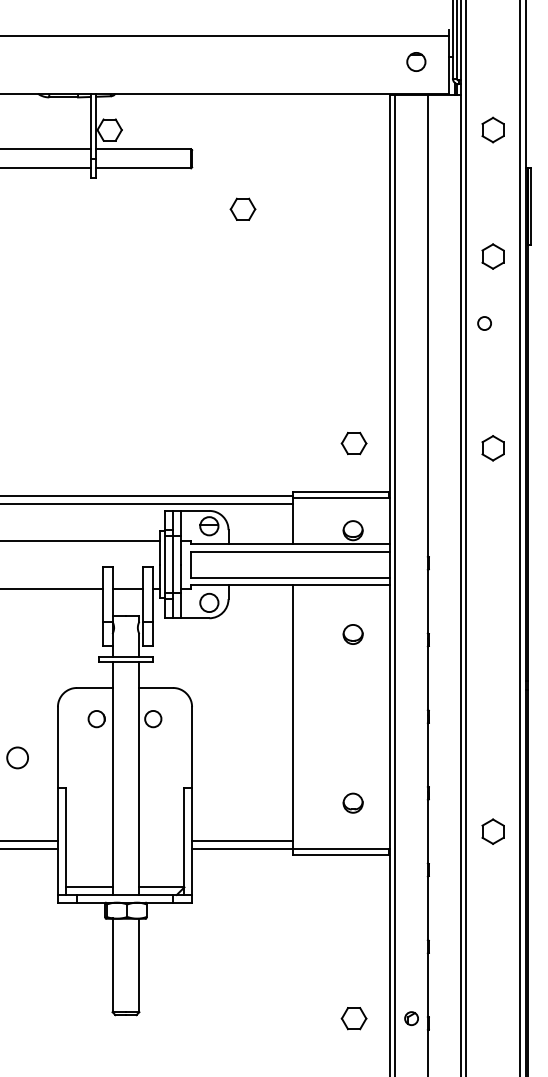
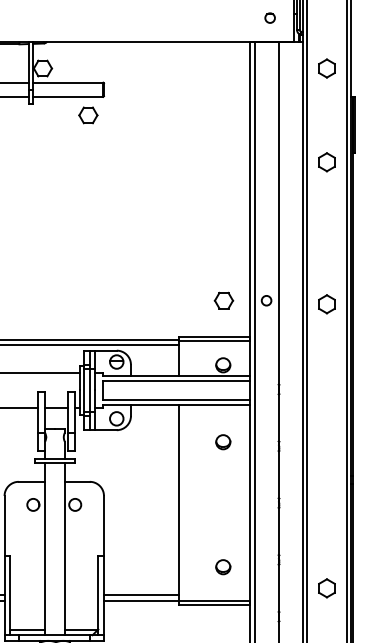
circle: (416, 61) -> (270, 17), size x0.71
part: (242, 208) -> (87, 114), moved
circle: (484, 323) -> (266, 300), moved

